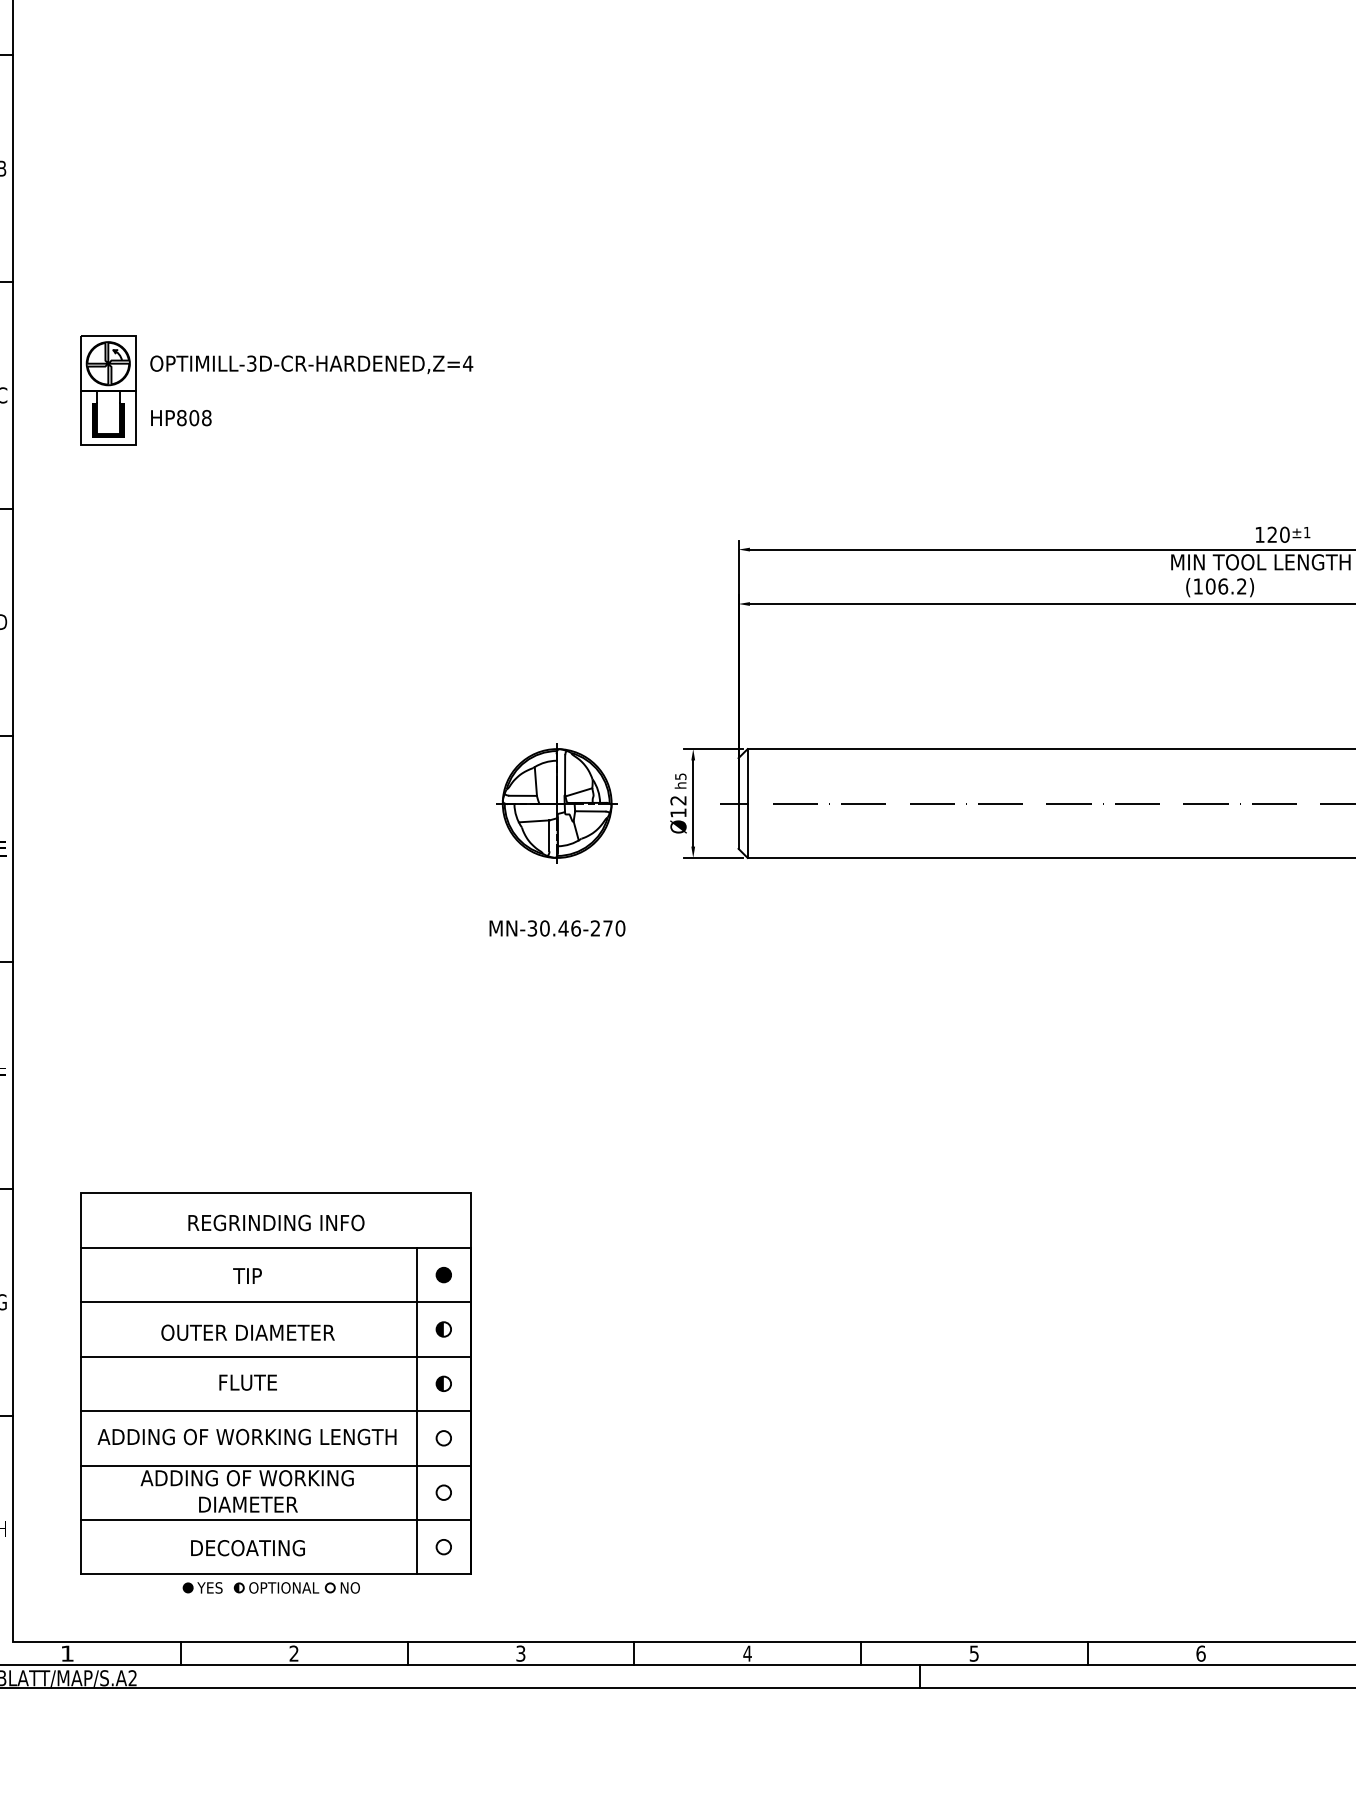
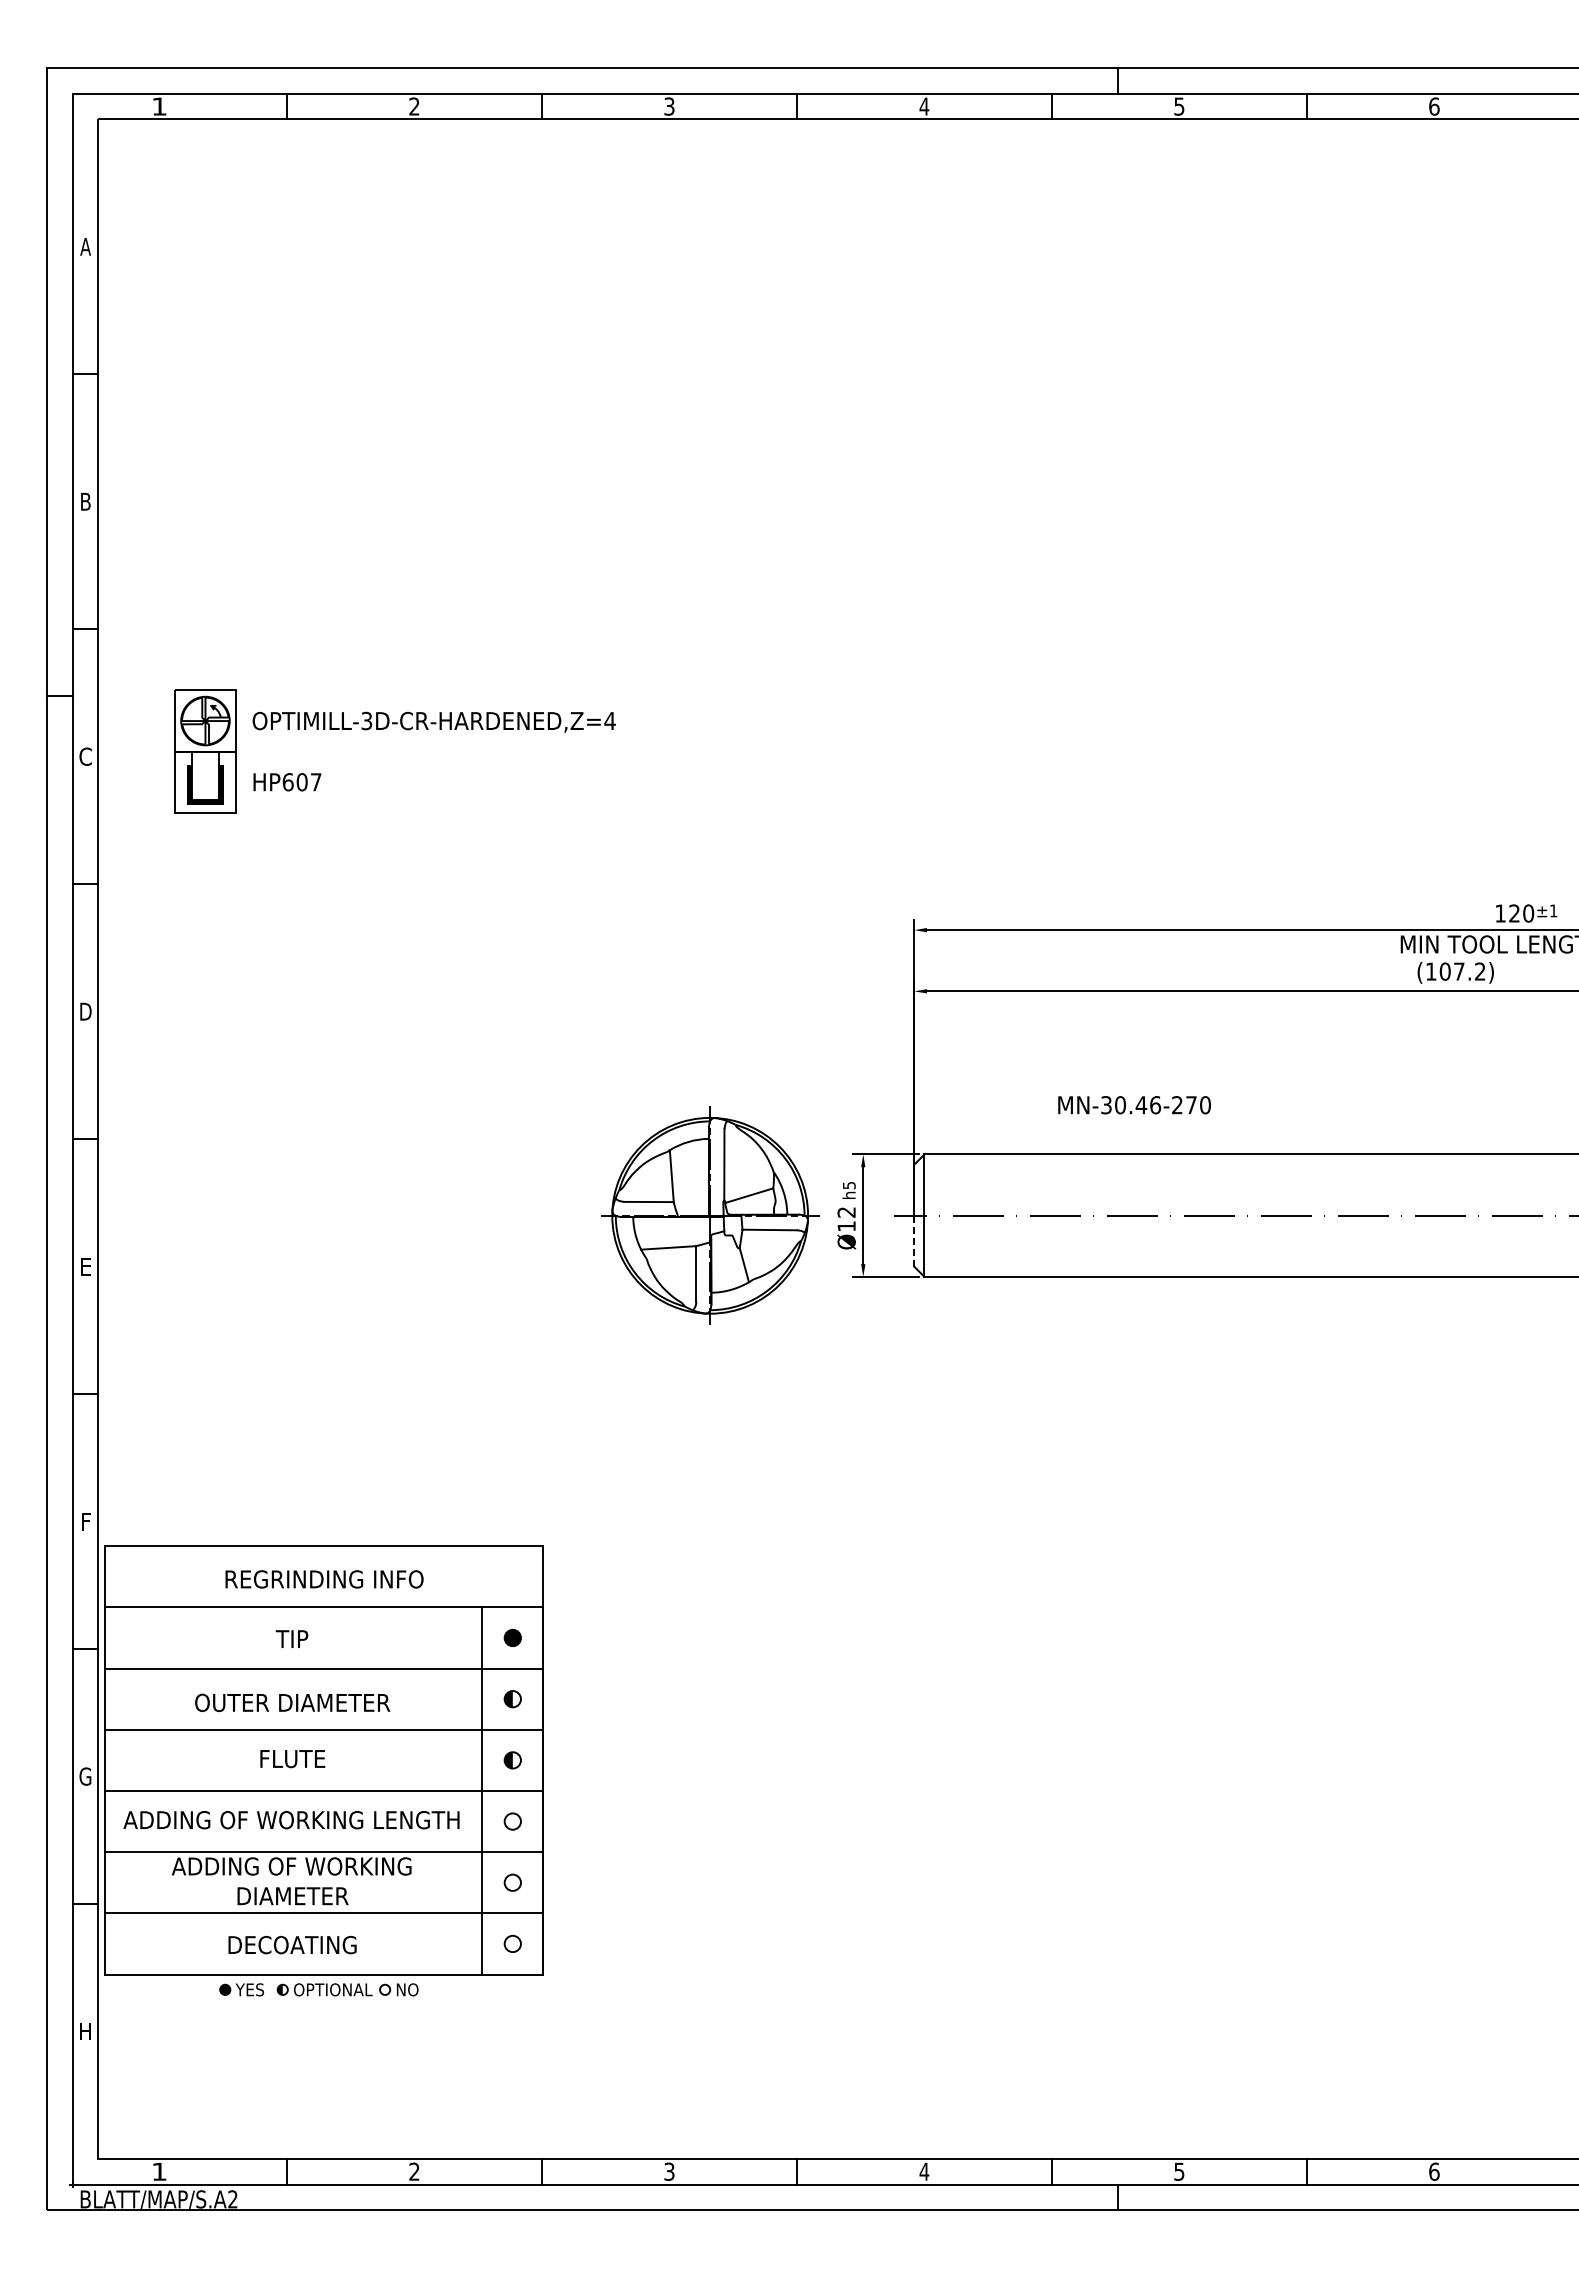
text: (193, 418) -> (301, 782), HP808 -> HP607
text: (1222, 586) -> (1458, 971), (106.2) -> (107.2)
part: (557, 803) -> (710, 1215), size x1.6
line: (738, 826) -> (914, 1241), solid -> dashed
text: (557, 928) -> (1134, 1105), moved
part: (275, 1392) -> (323, 1770), moved

